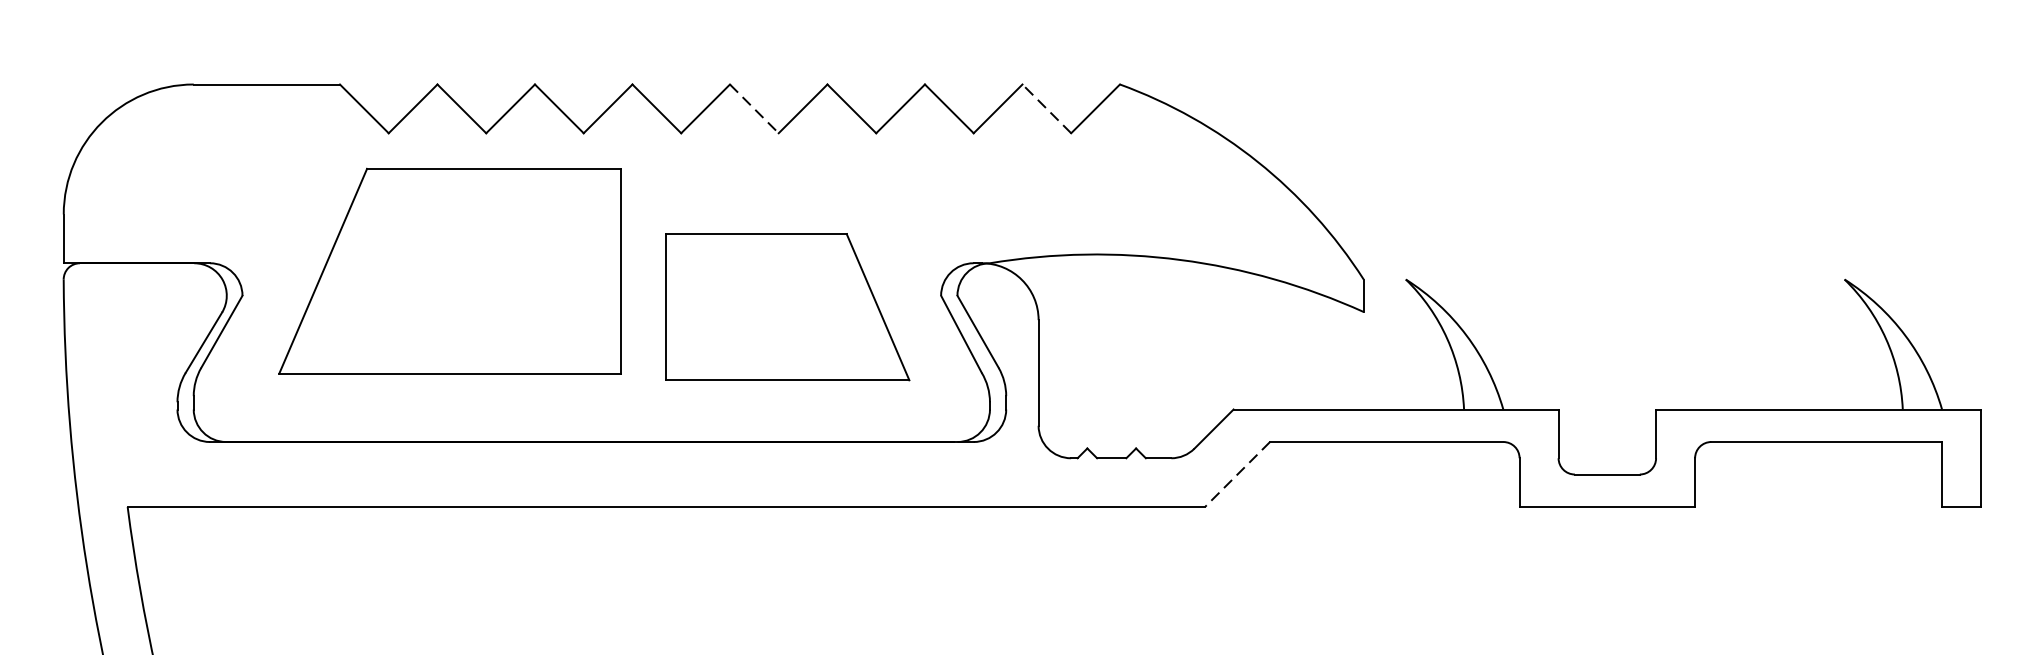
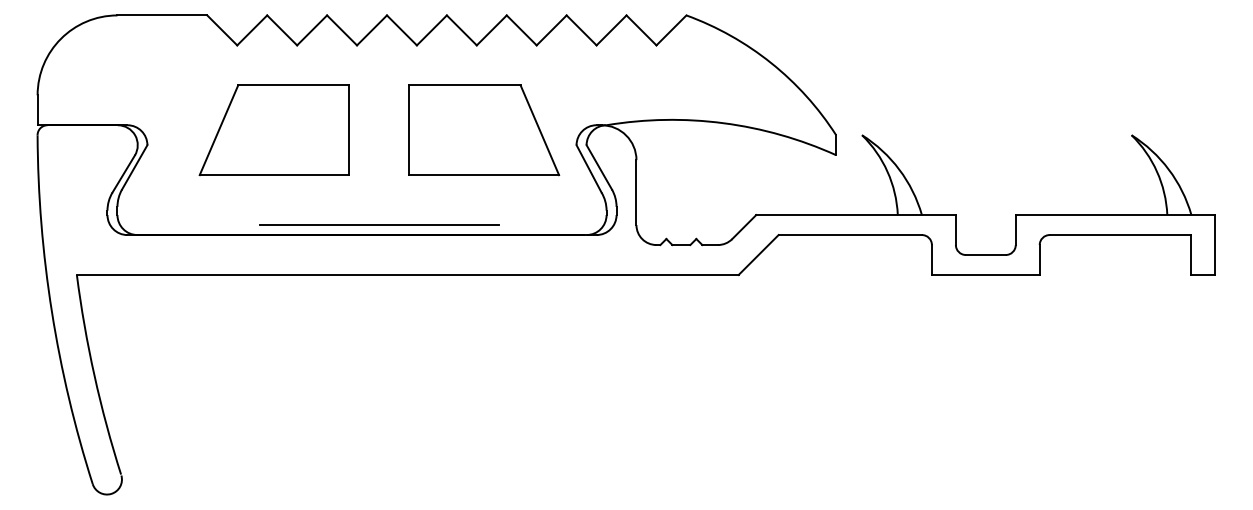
line: (755, 109) -> (462, 30), dashed -> solid
line: (1046, 109) -> (641, 30), dashed -> solid
part: (447, 271) -> (273, 130), size x0.71
part: (787, 307) -> (484, 130), moved
line: (620, 426) -> (379, 225), added
line: (1237, 475) -> (758, 255), dashed -> solid

